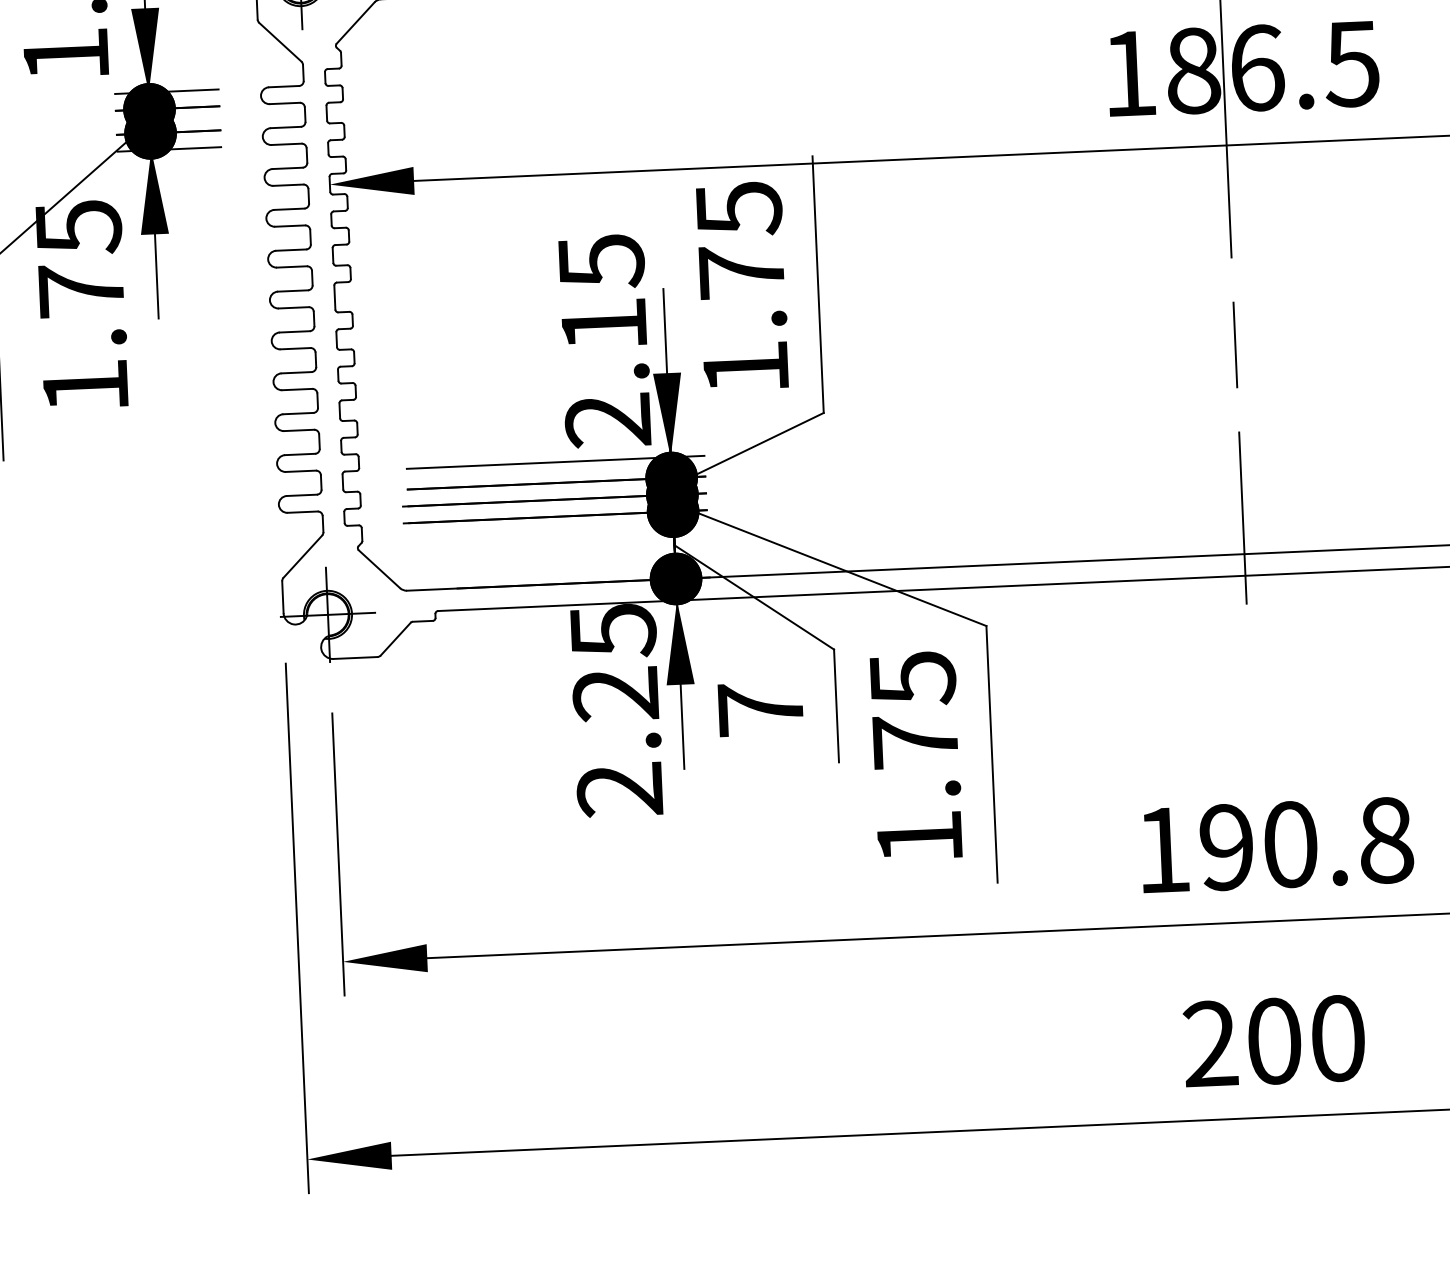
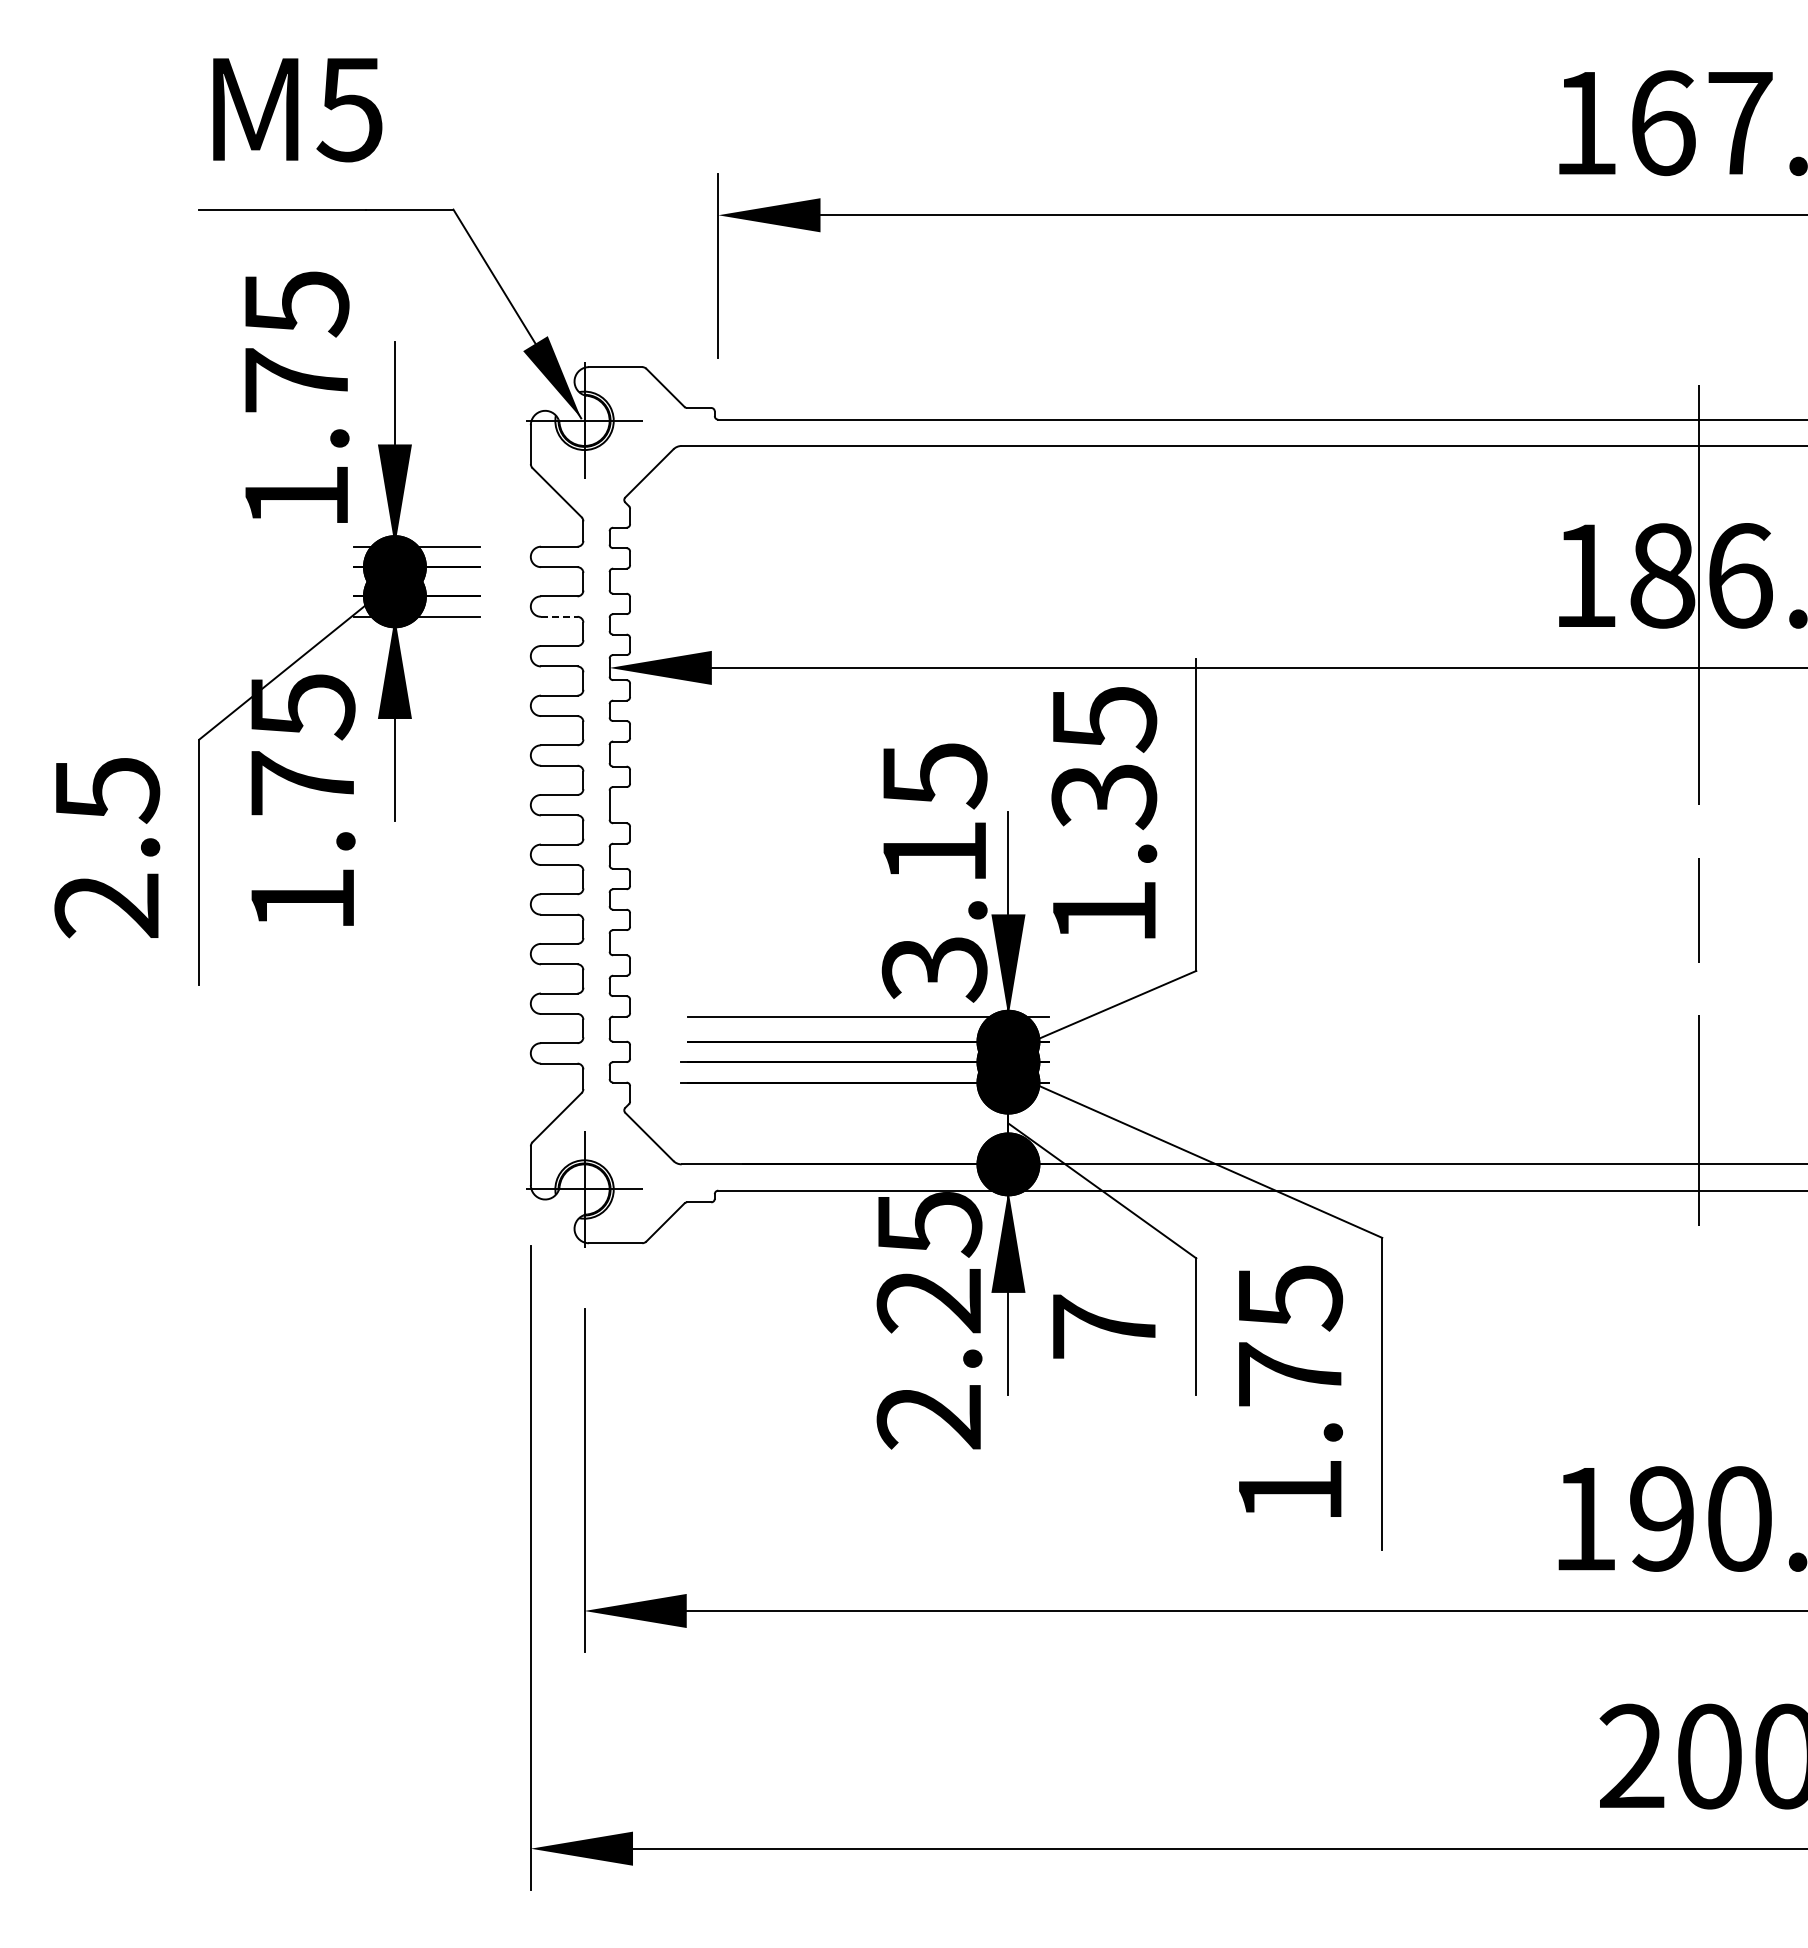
line: (286, 144) -> (559, 616), solid -> dashed
text: (741, 272) -> (1104, 796), 1.75 -> 1.35
text: (608, 421) -> (934, 969), 2.15 -> 3.15

